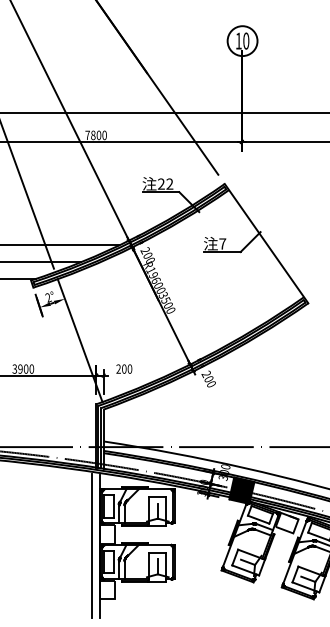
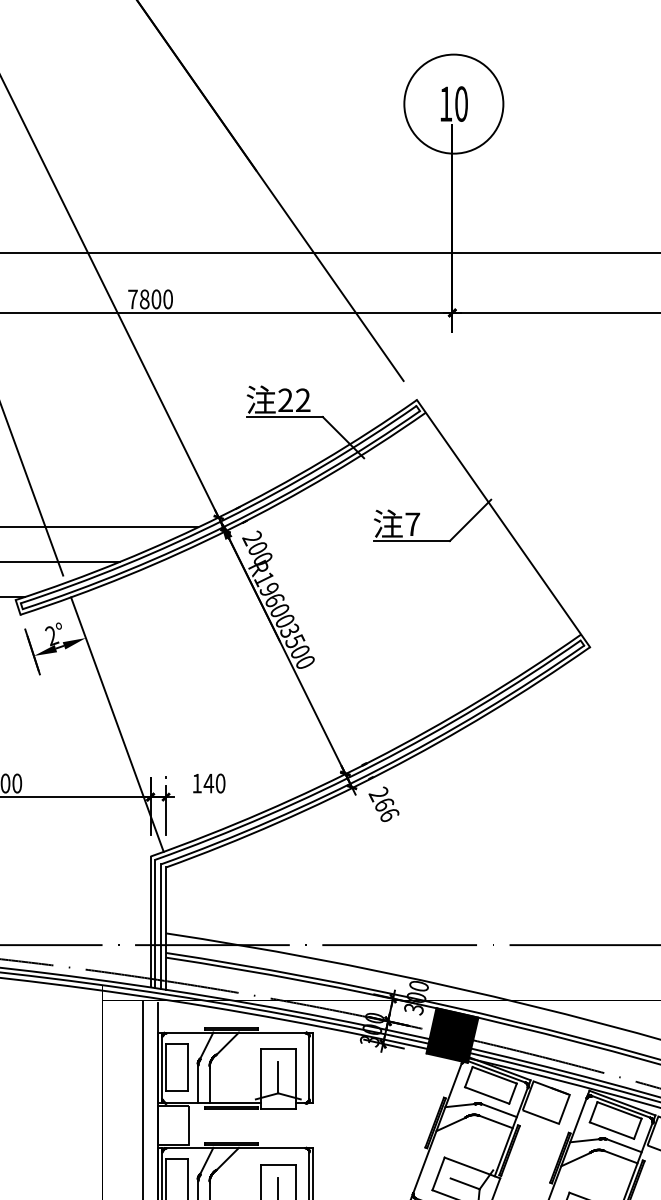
circle: (242, 41) -> (453, 104), size x1.6
text: (121, 368) -> (203, 782), 200 -> 140
text: (210, 381) -> (387, 809), 200 -> 266

